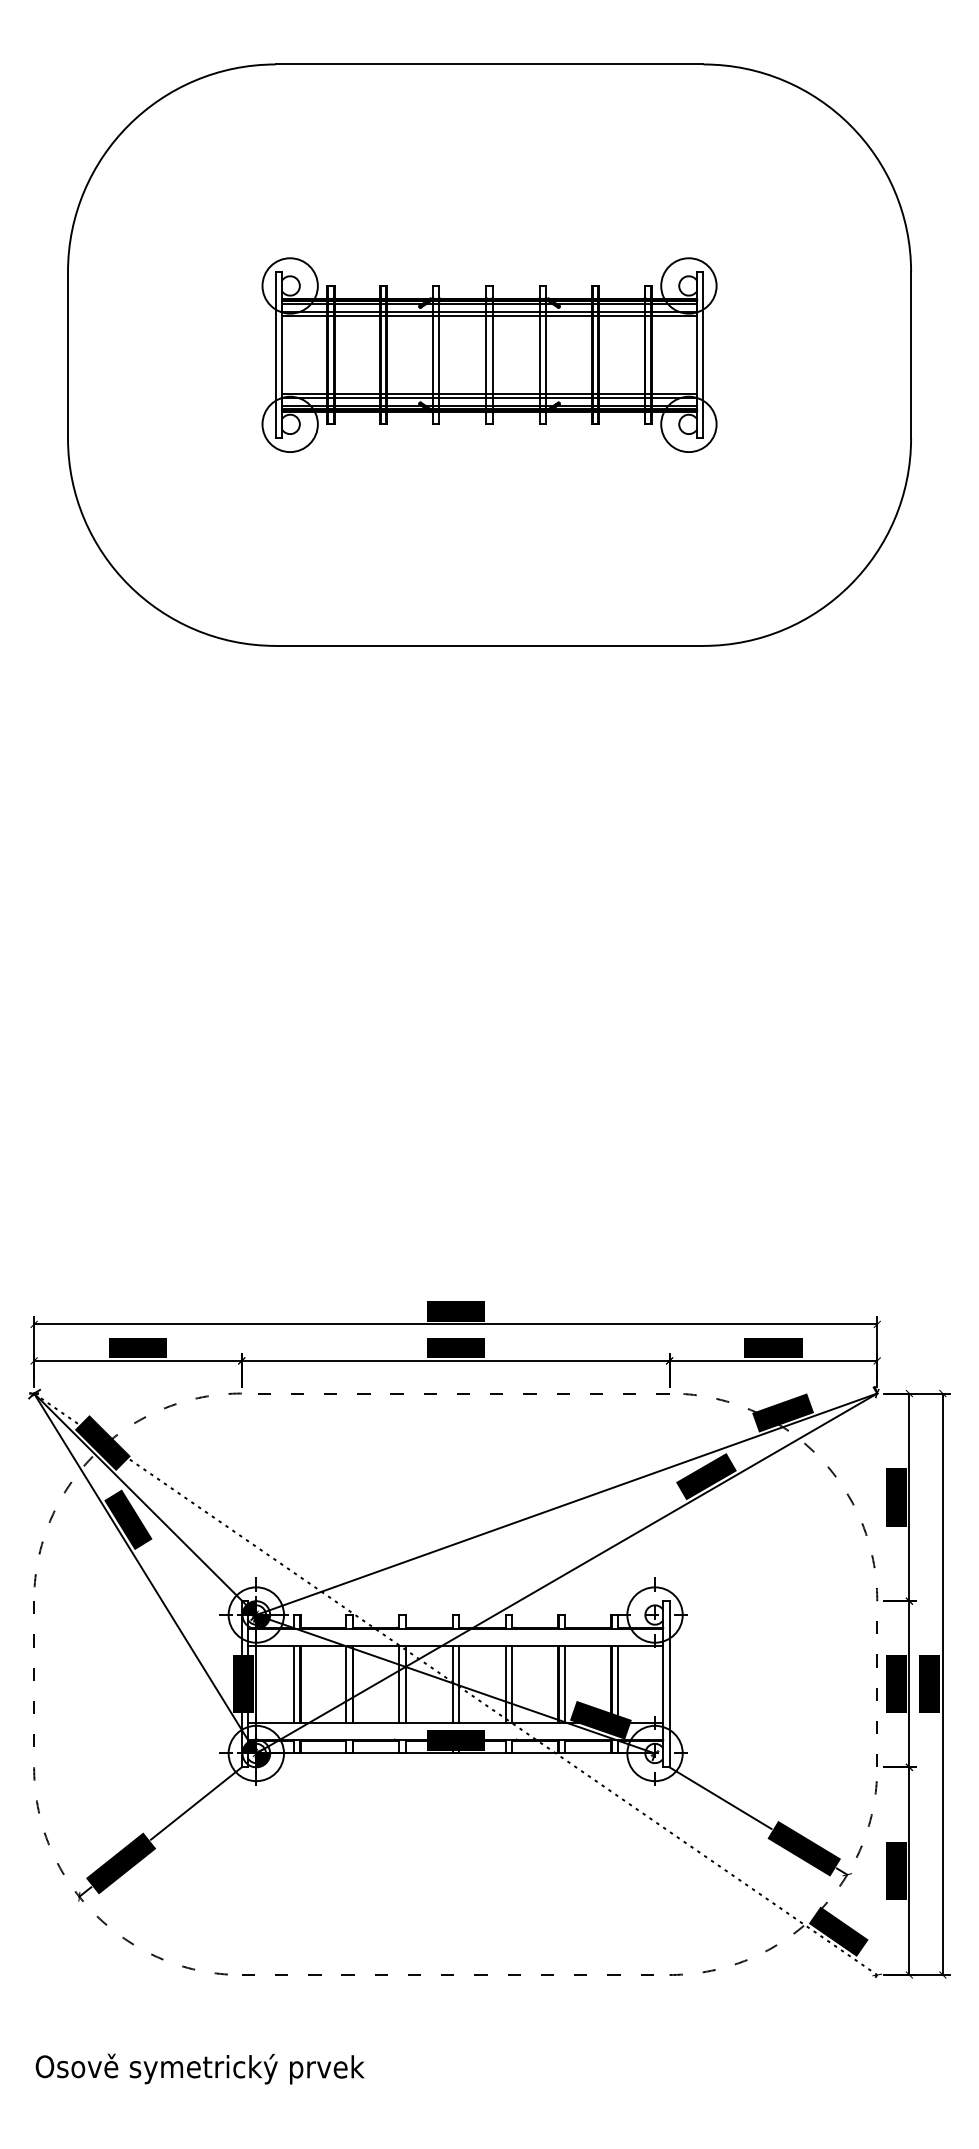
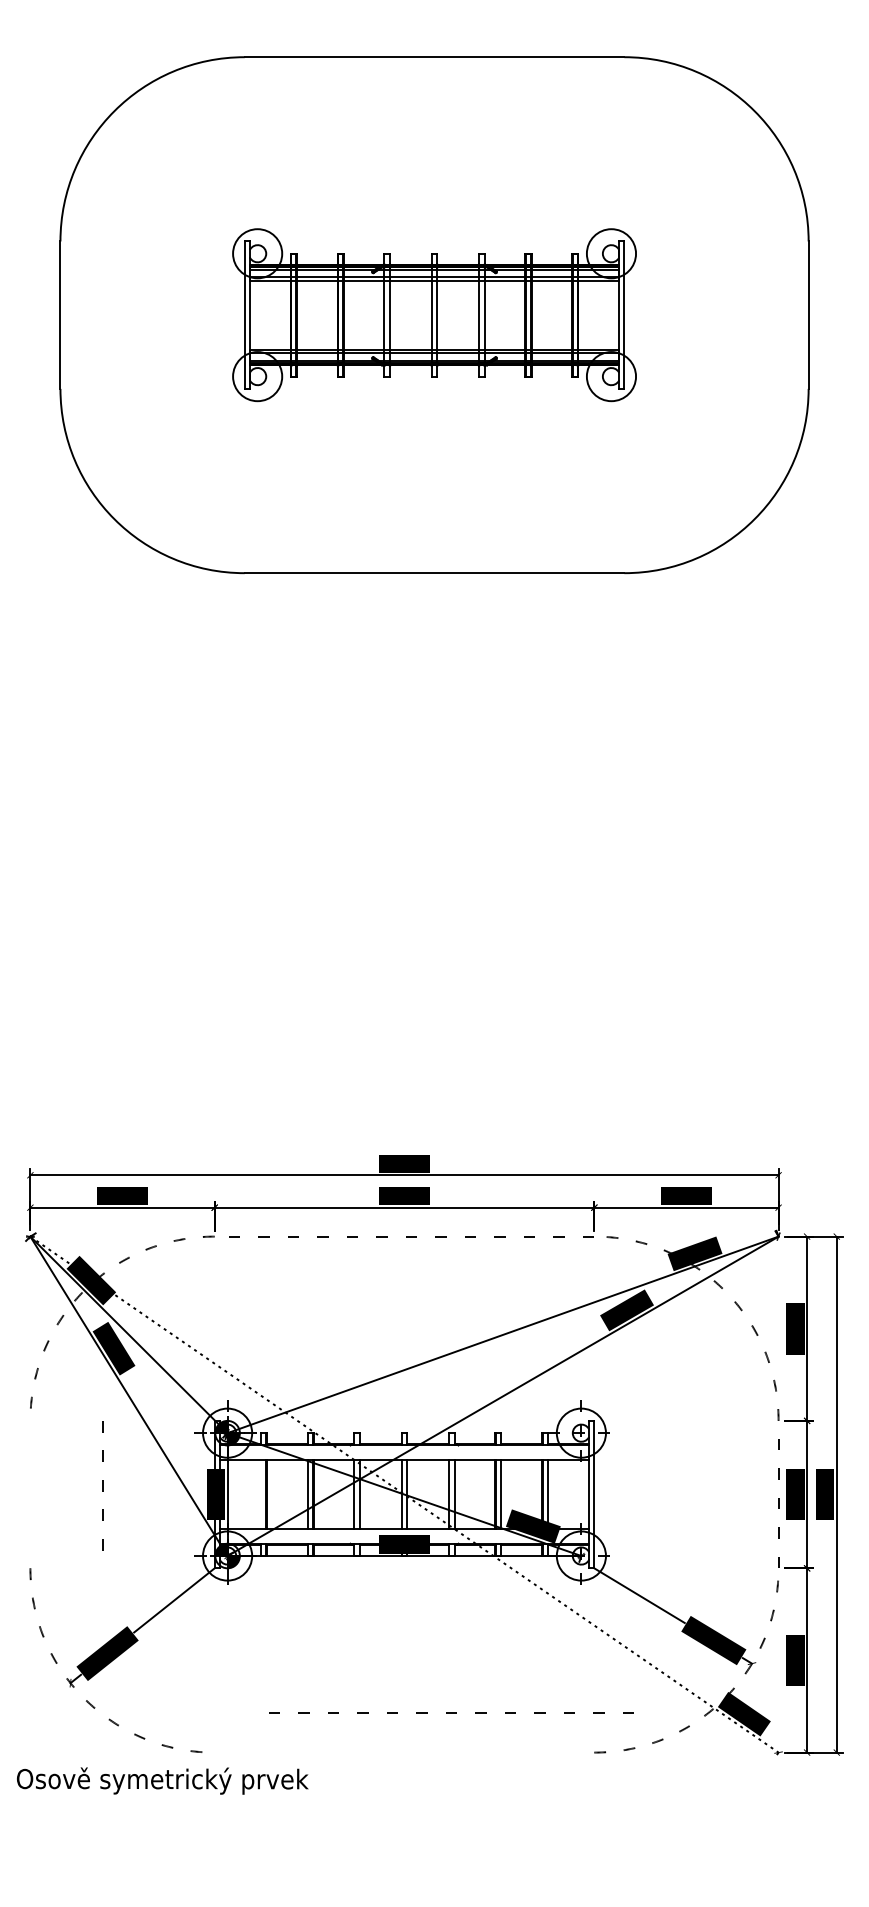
line: (33, 1674) -> (102, 1485), moved
line: (293, 1684) -> (260, 1494), removed
line: (447, 1974) -> (451, 1712), moved
text: (199, 2068) -> (162, 1780), moved

